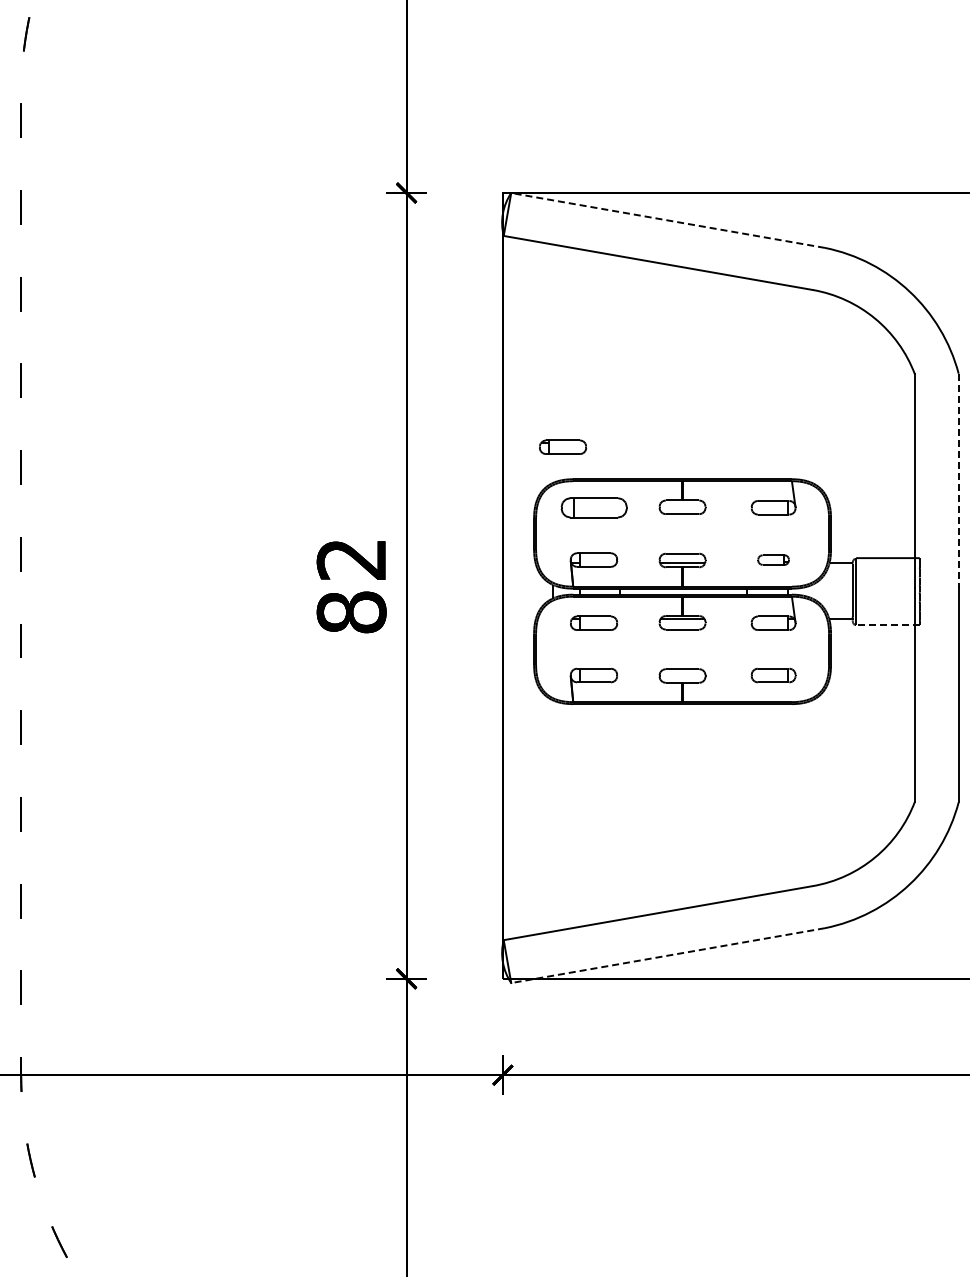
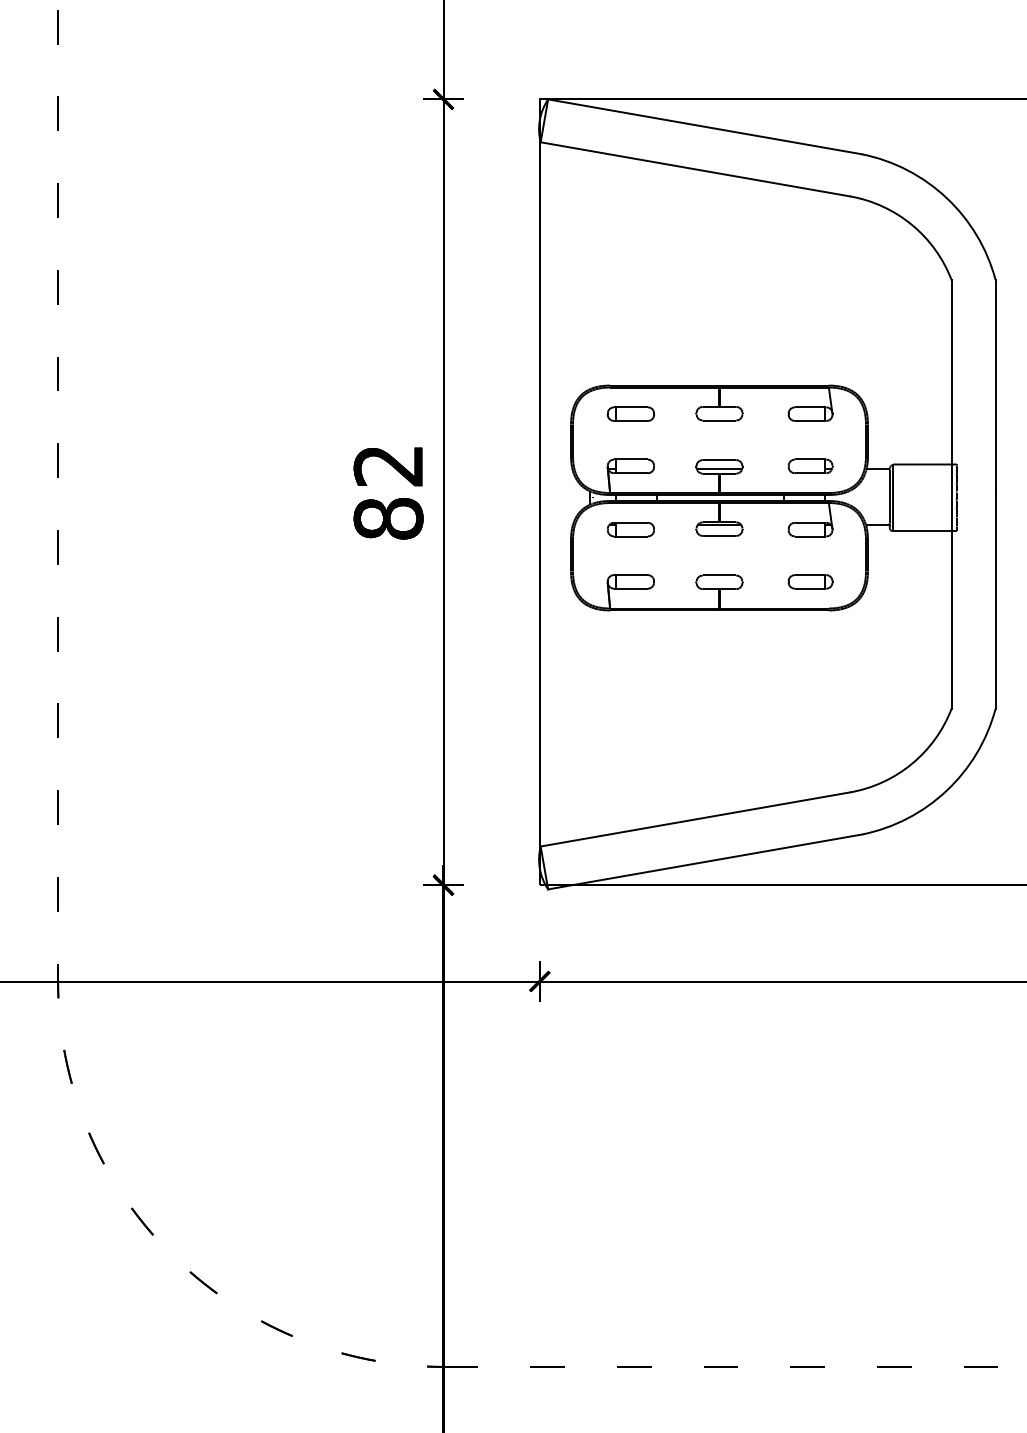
line: (667, 220) -> (704, 126), dashed -> solid
part: (562, 447) -> (599, 353), removed
line: (958, 481) -> (995, 387), dashed -> solid
part: (593, 507) -> (630, 413), size x0.71
part: (773, 560) -> (810, 466), size x1.43
line: (887, 625) -> (924, 531), dashed -> solid
line: (667, 956) -> (704, 862), dashed -> solid

